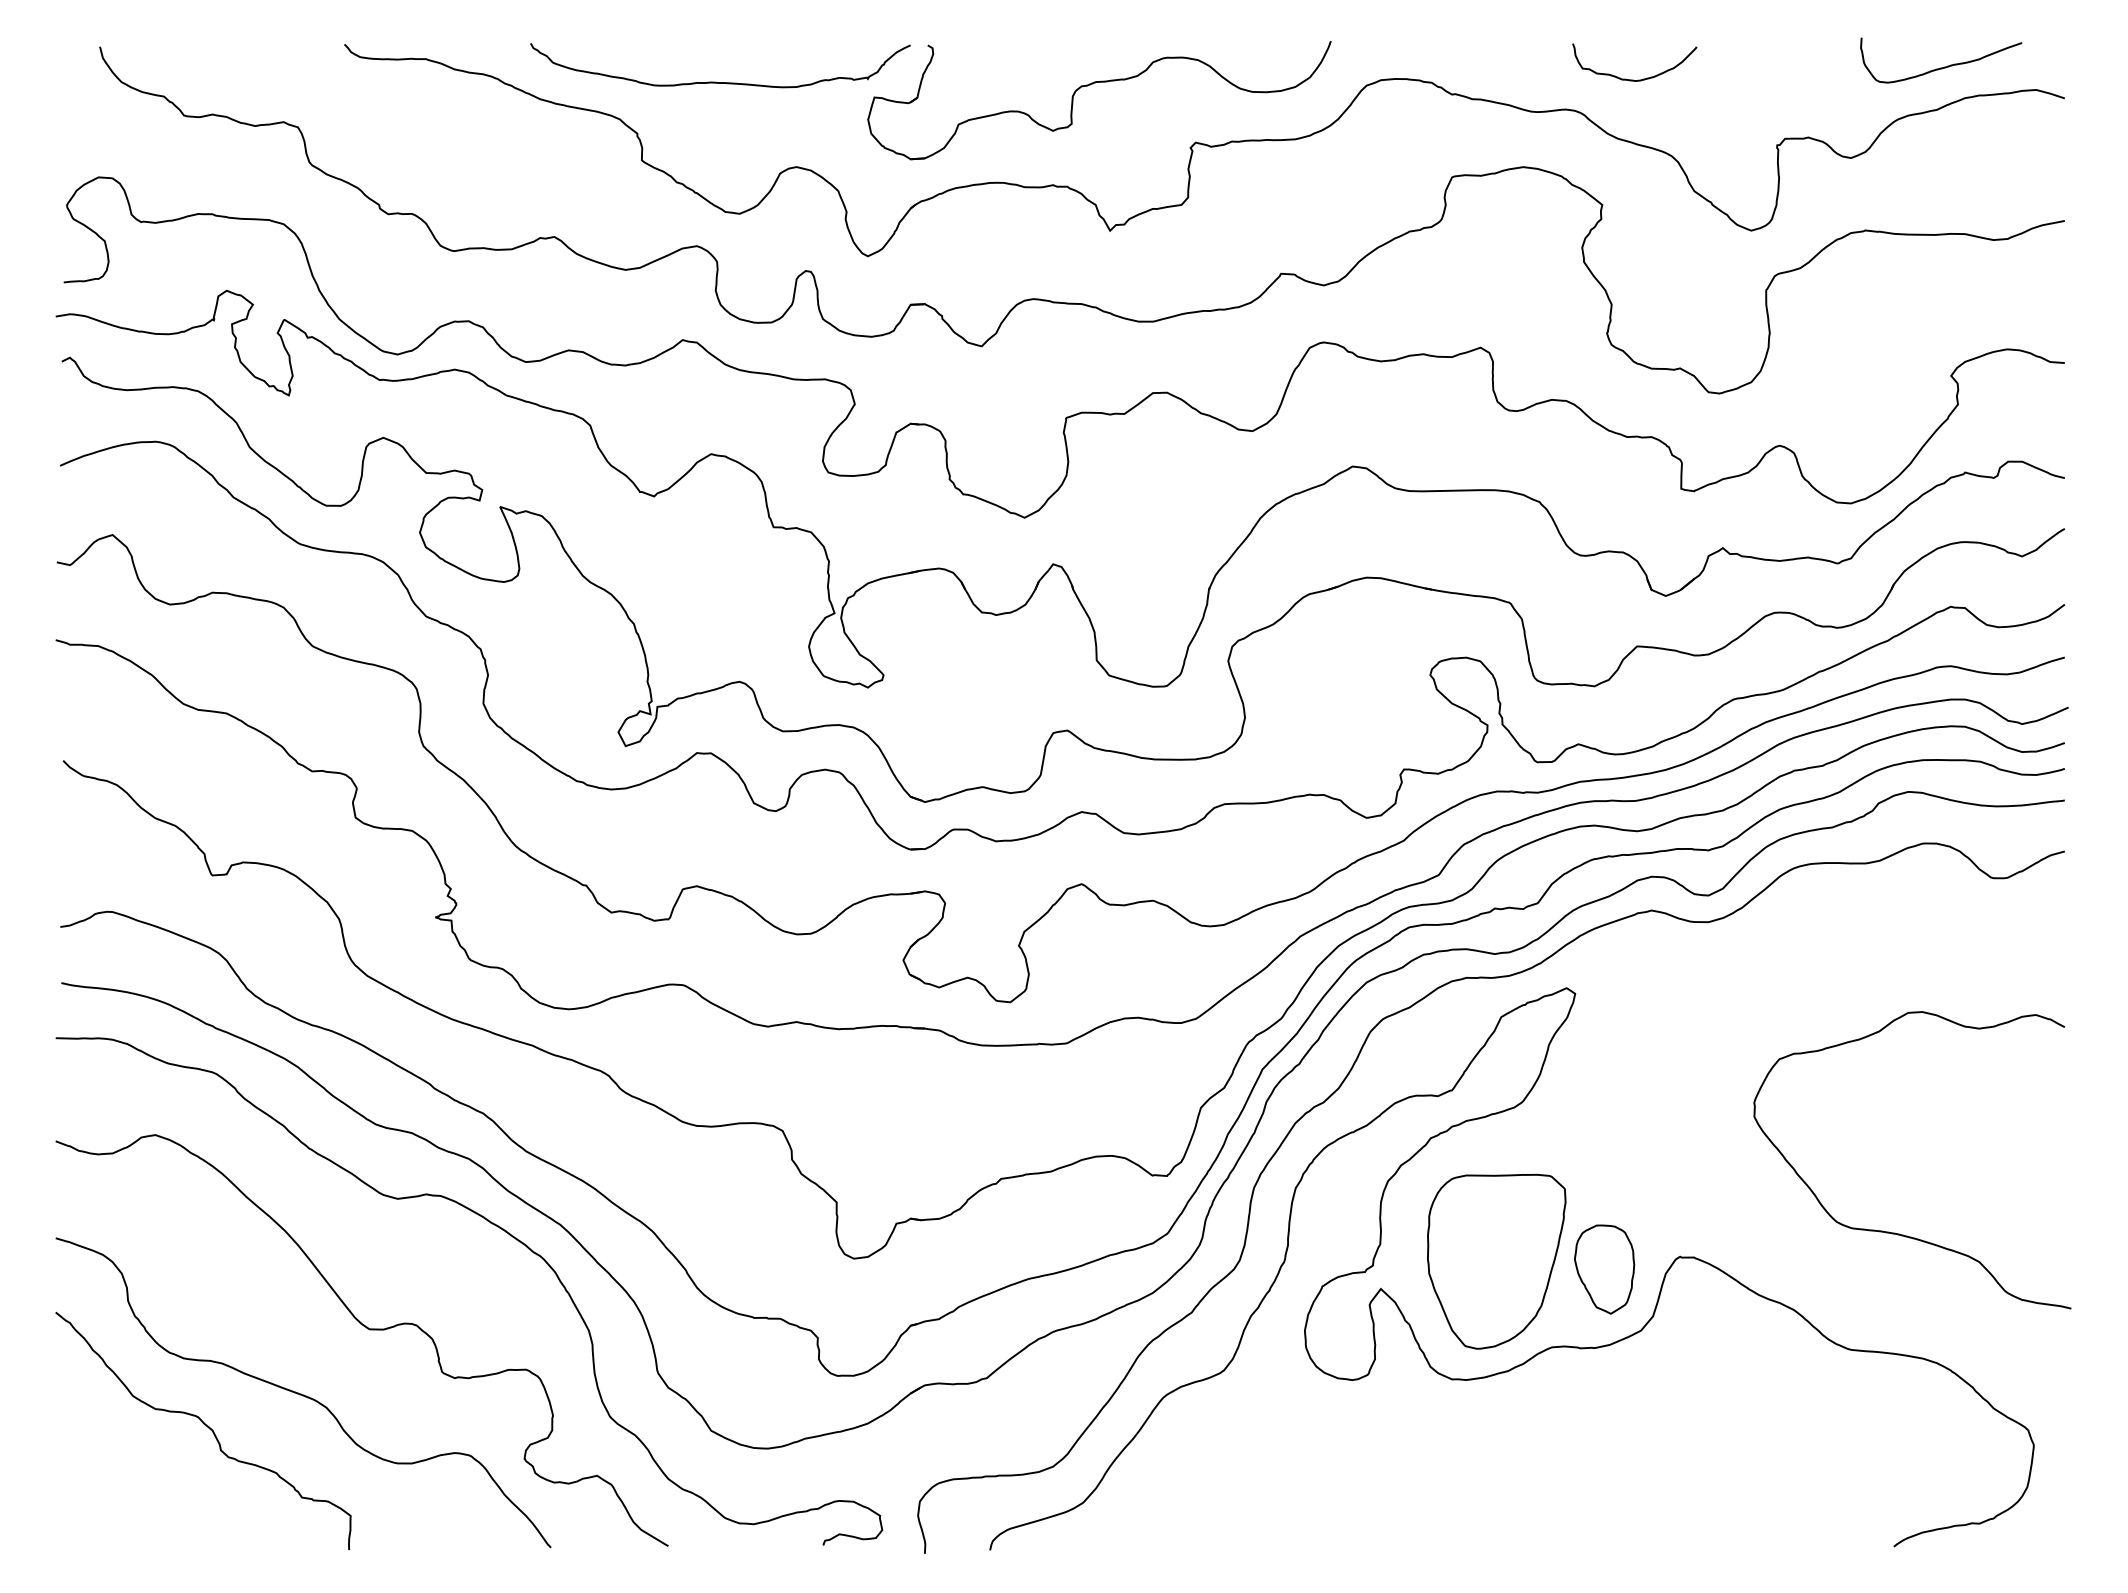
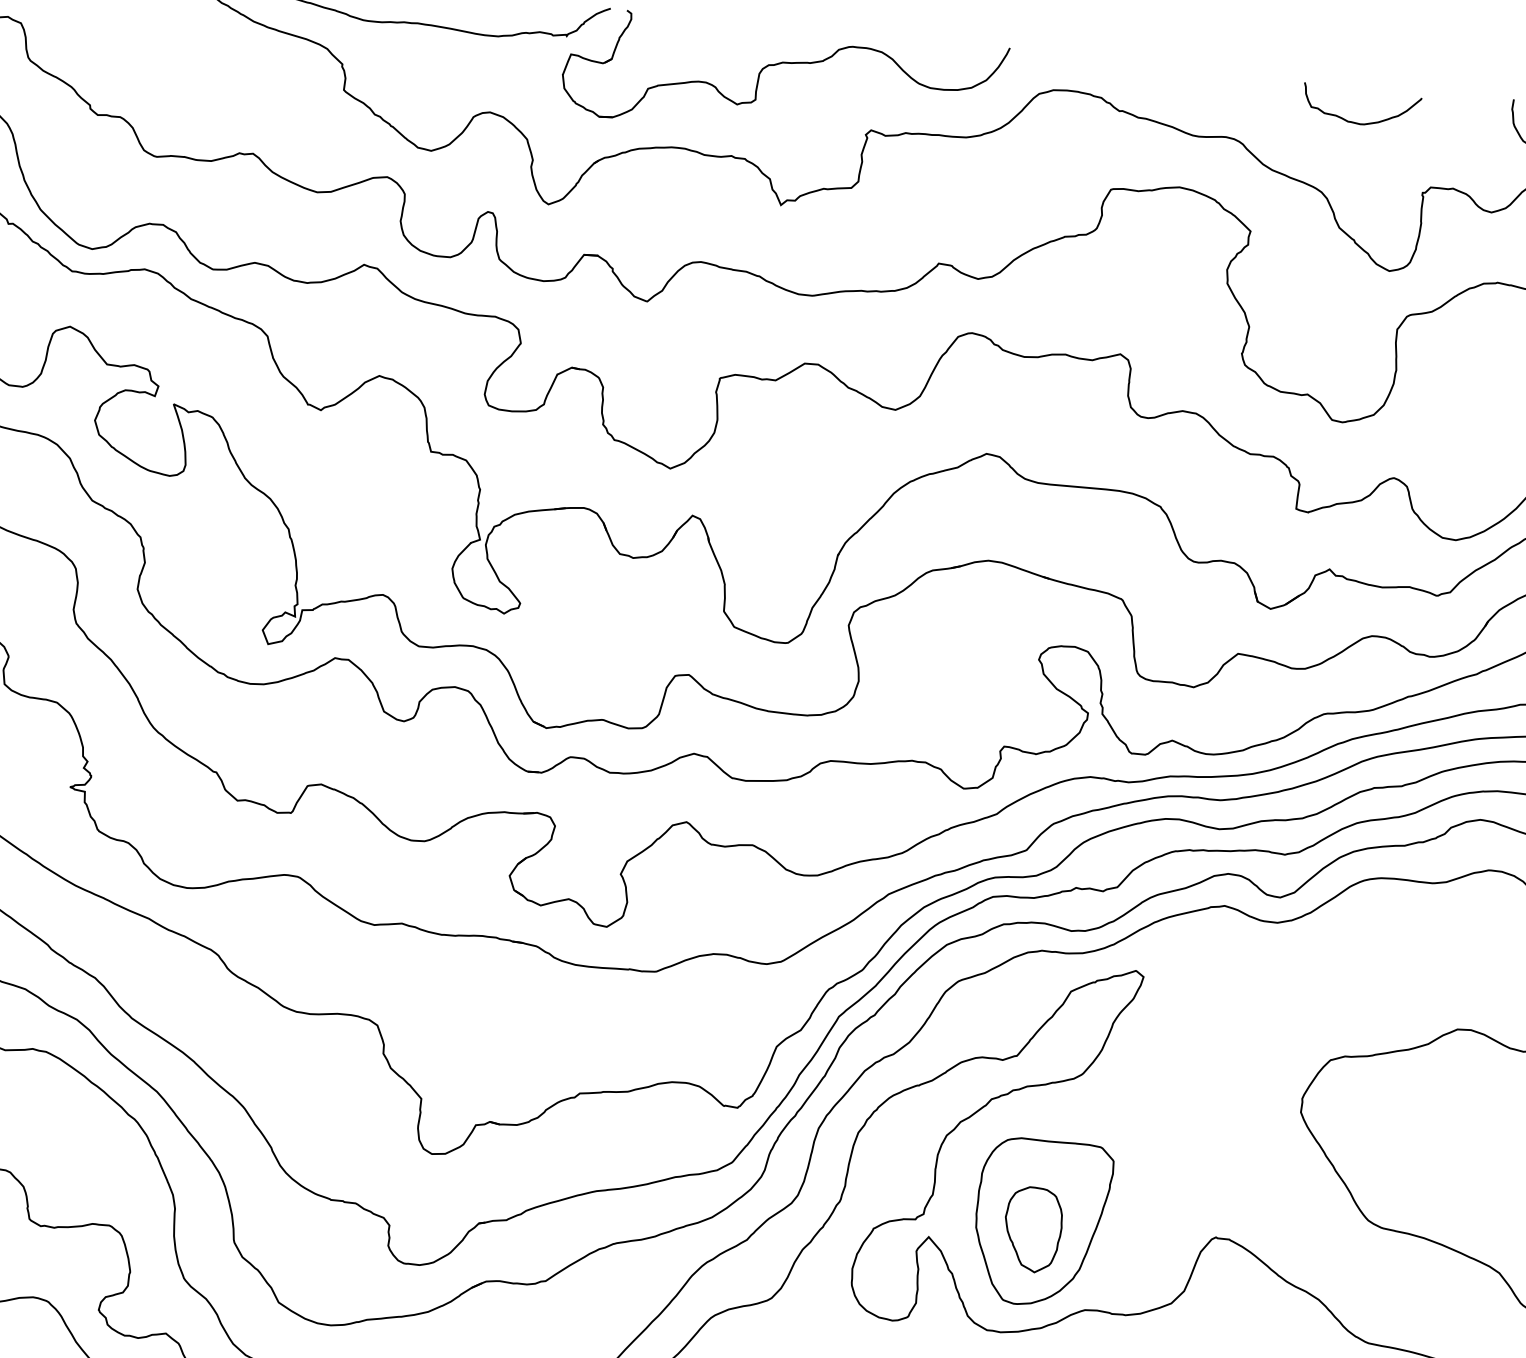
curve: (1633, 79) -> (1358, 122), moved
part: (1604, 1269) -> (1032, 1229), moved

